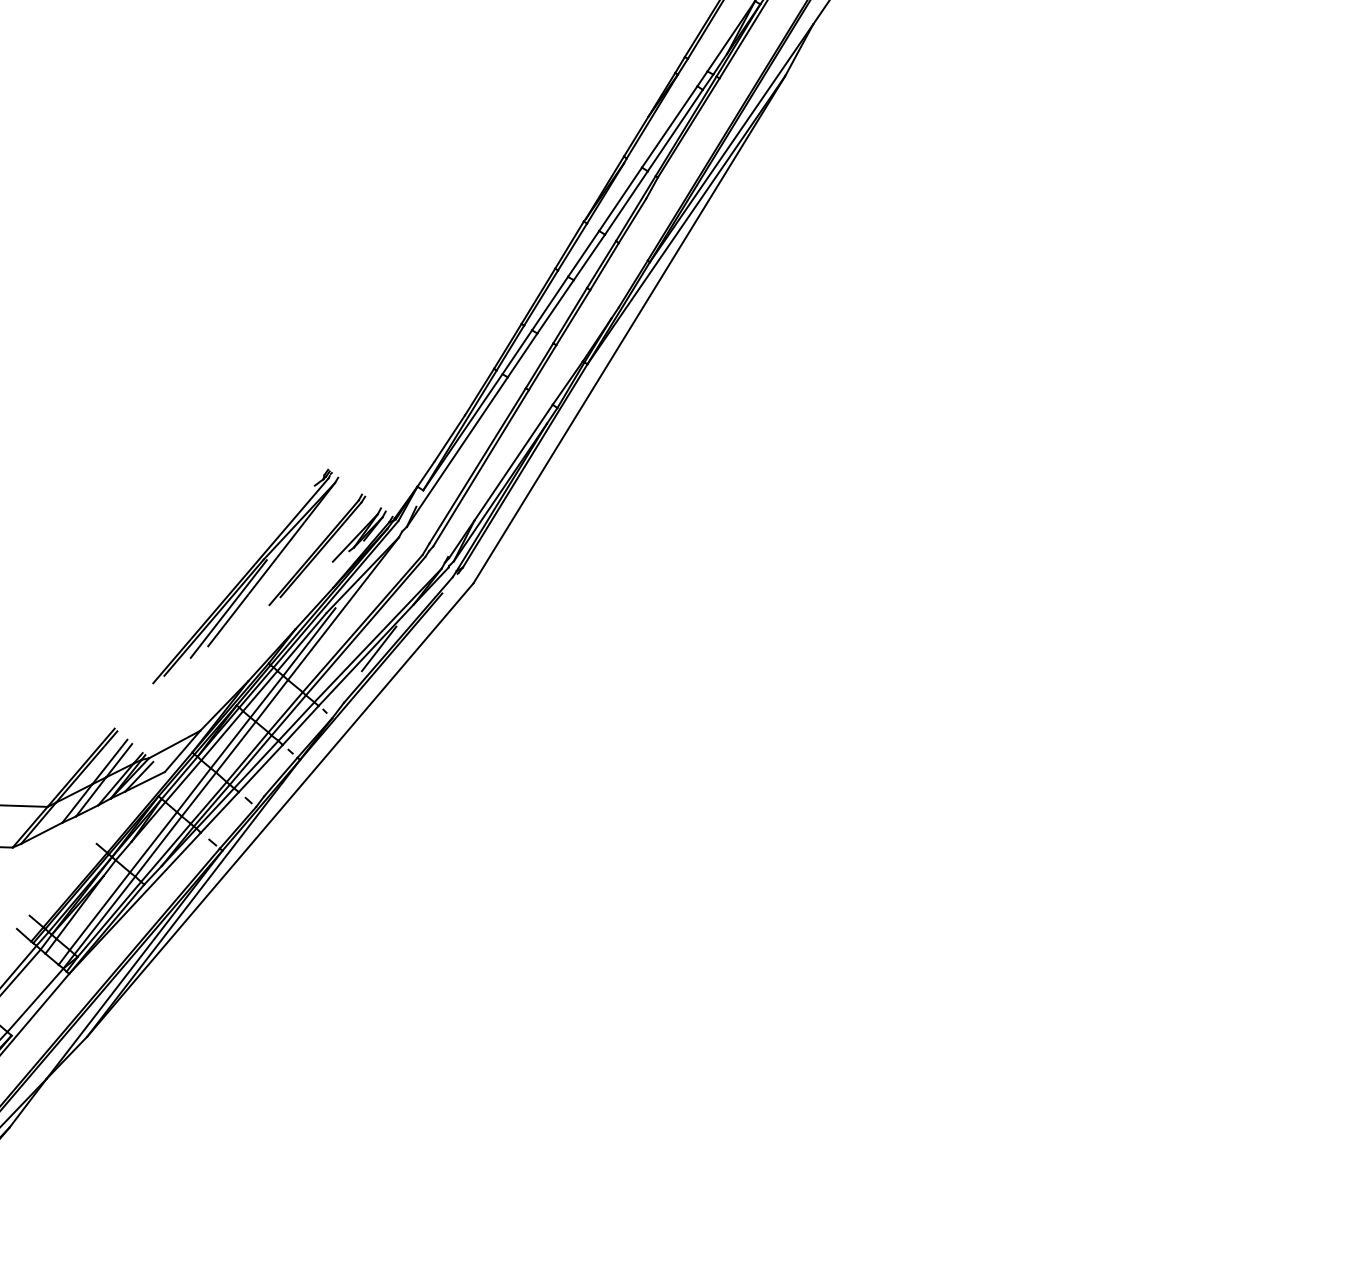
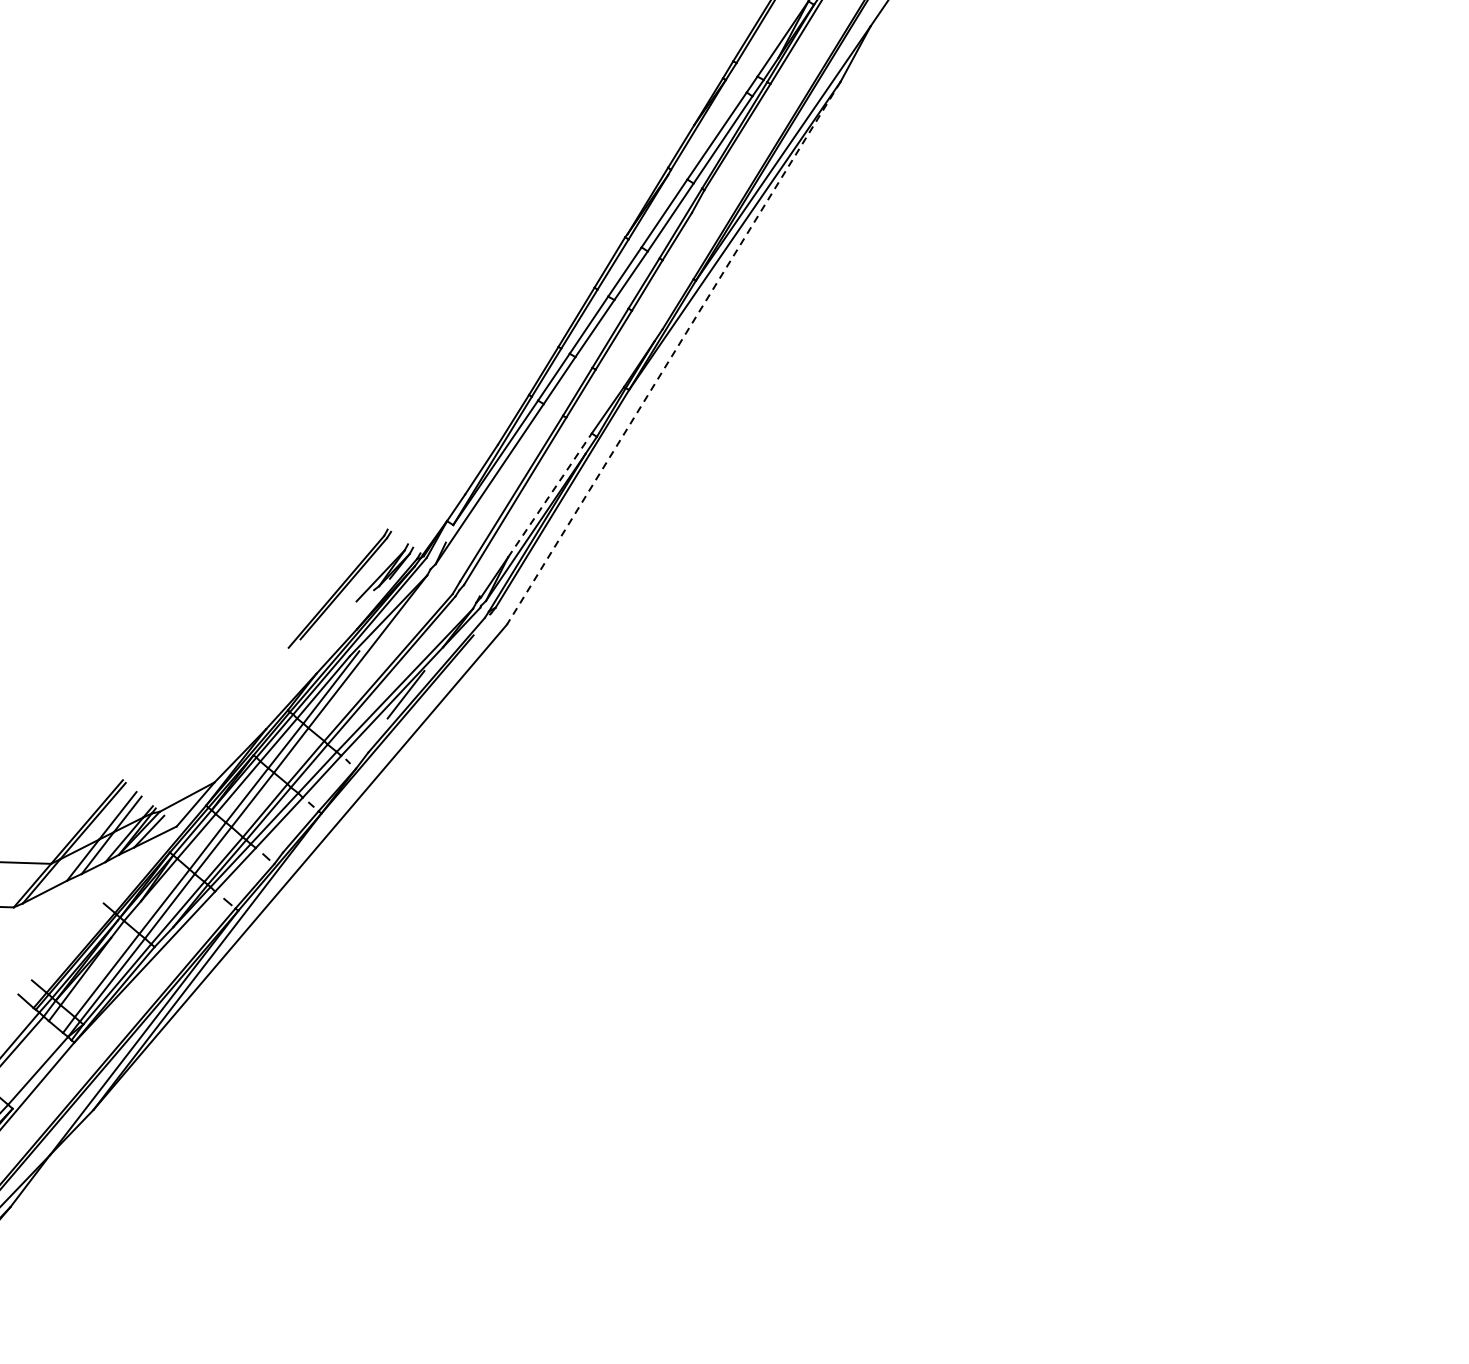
line: (629, 329) -> (674, 352), solid -> dashed
line: (513, 462) -> (549, 495), solid -> dashed
part: (245, 576) -> (262, 617), removed

